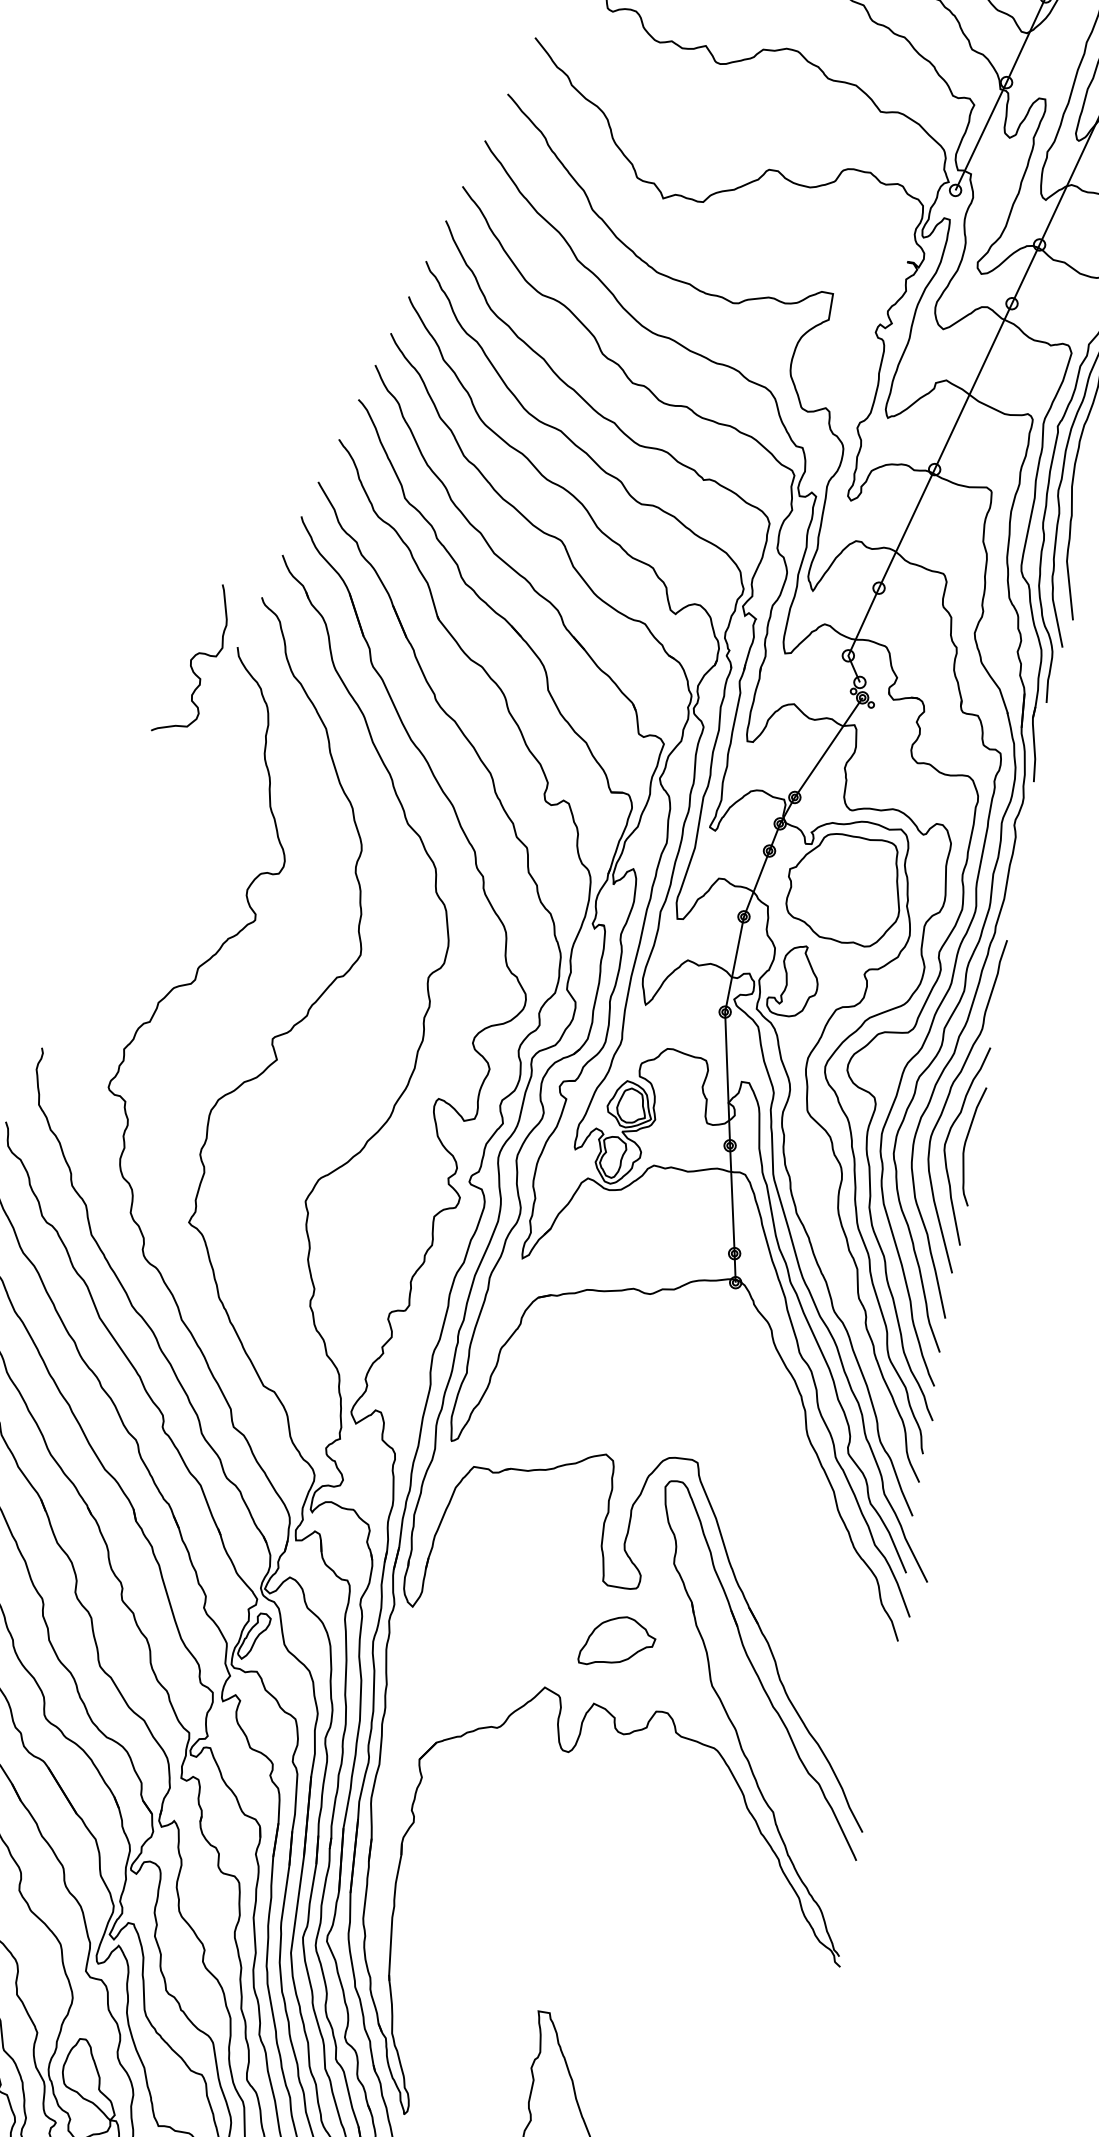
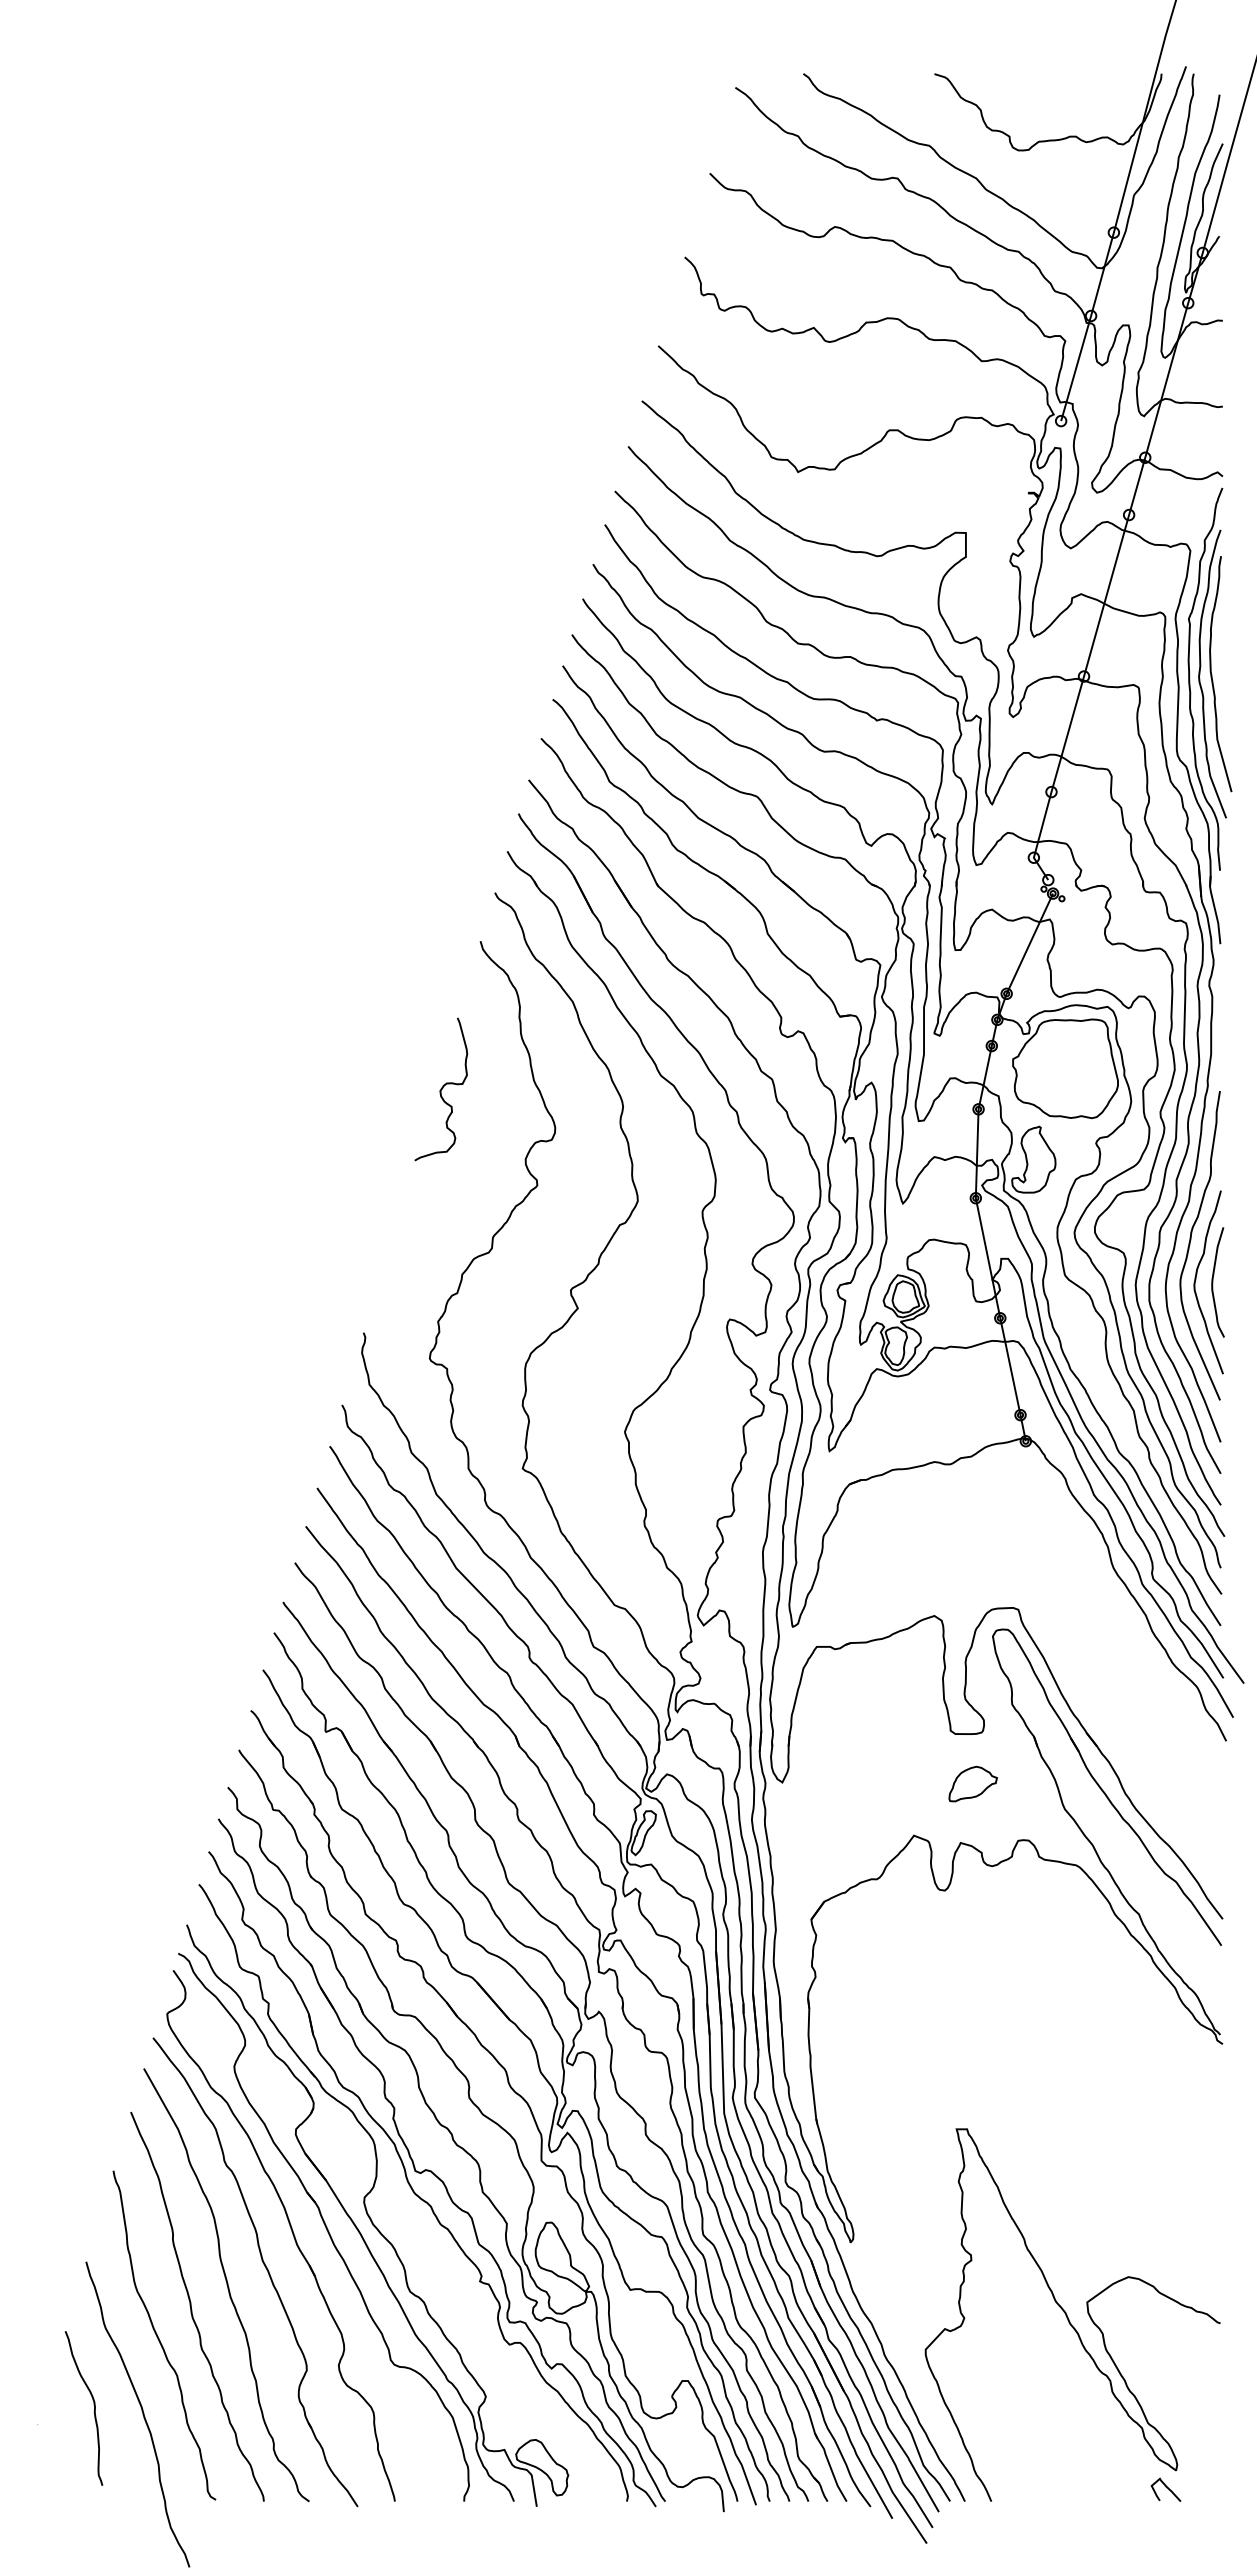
curve: (192, 658) -> (441, 1089), moved
part: (617, 1641) -> (972, 1783), size x0.71

